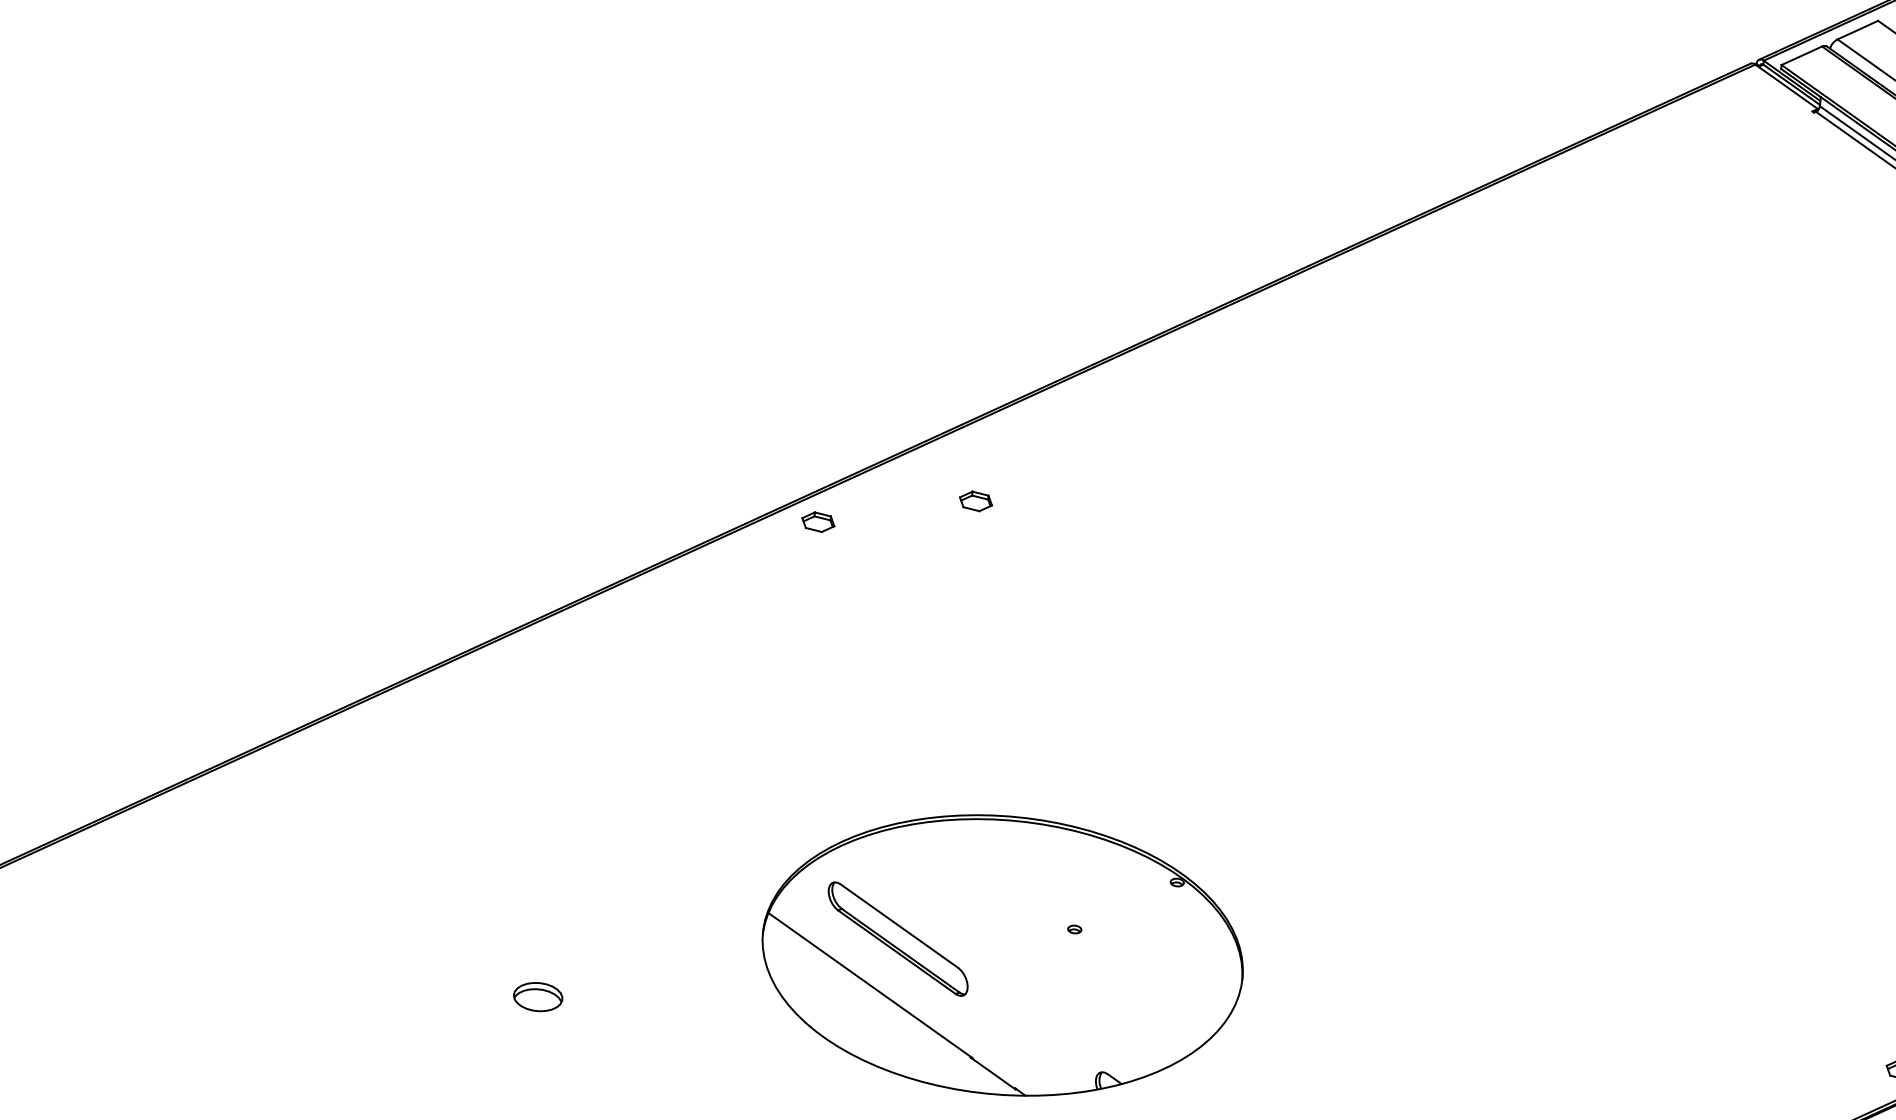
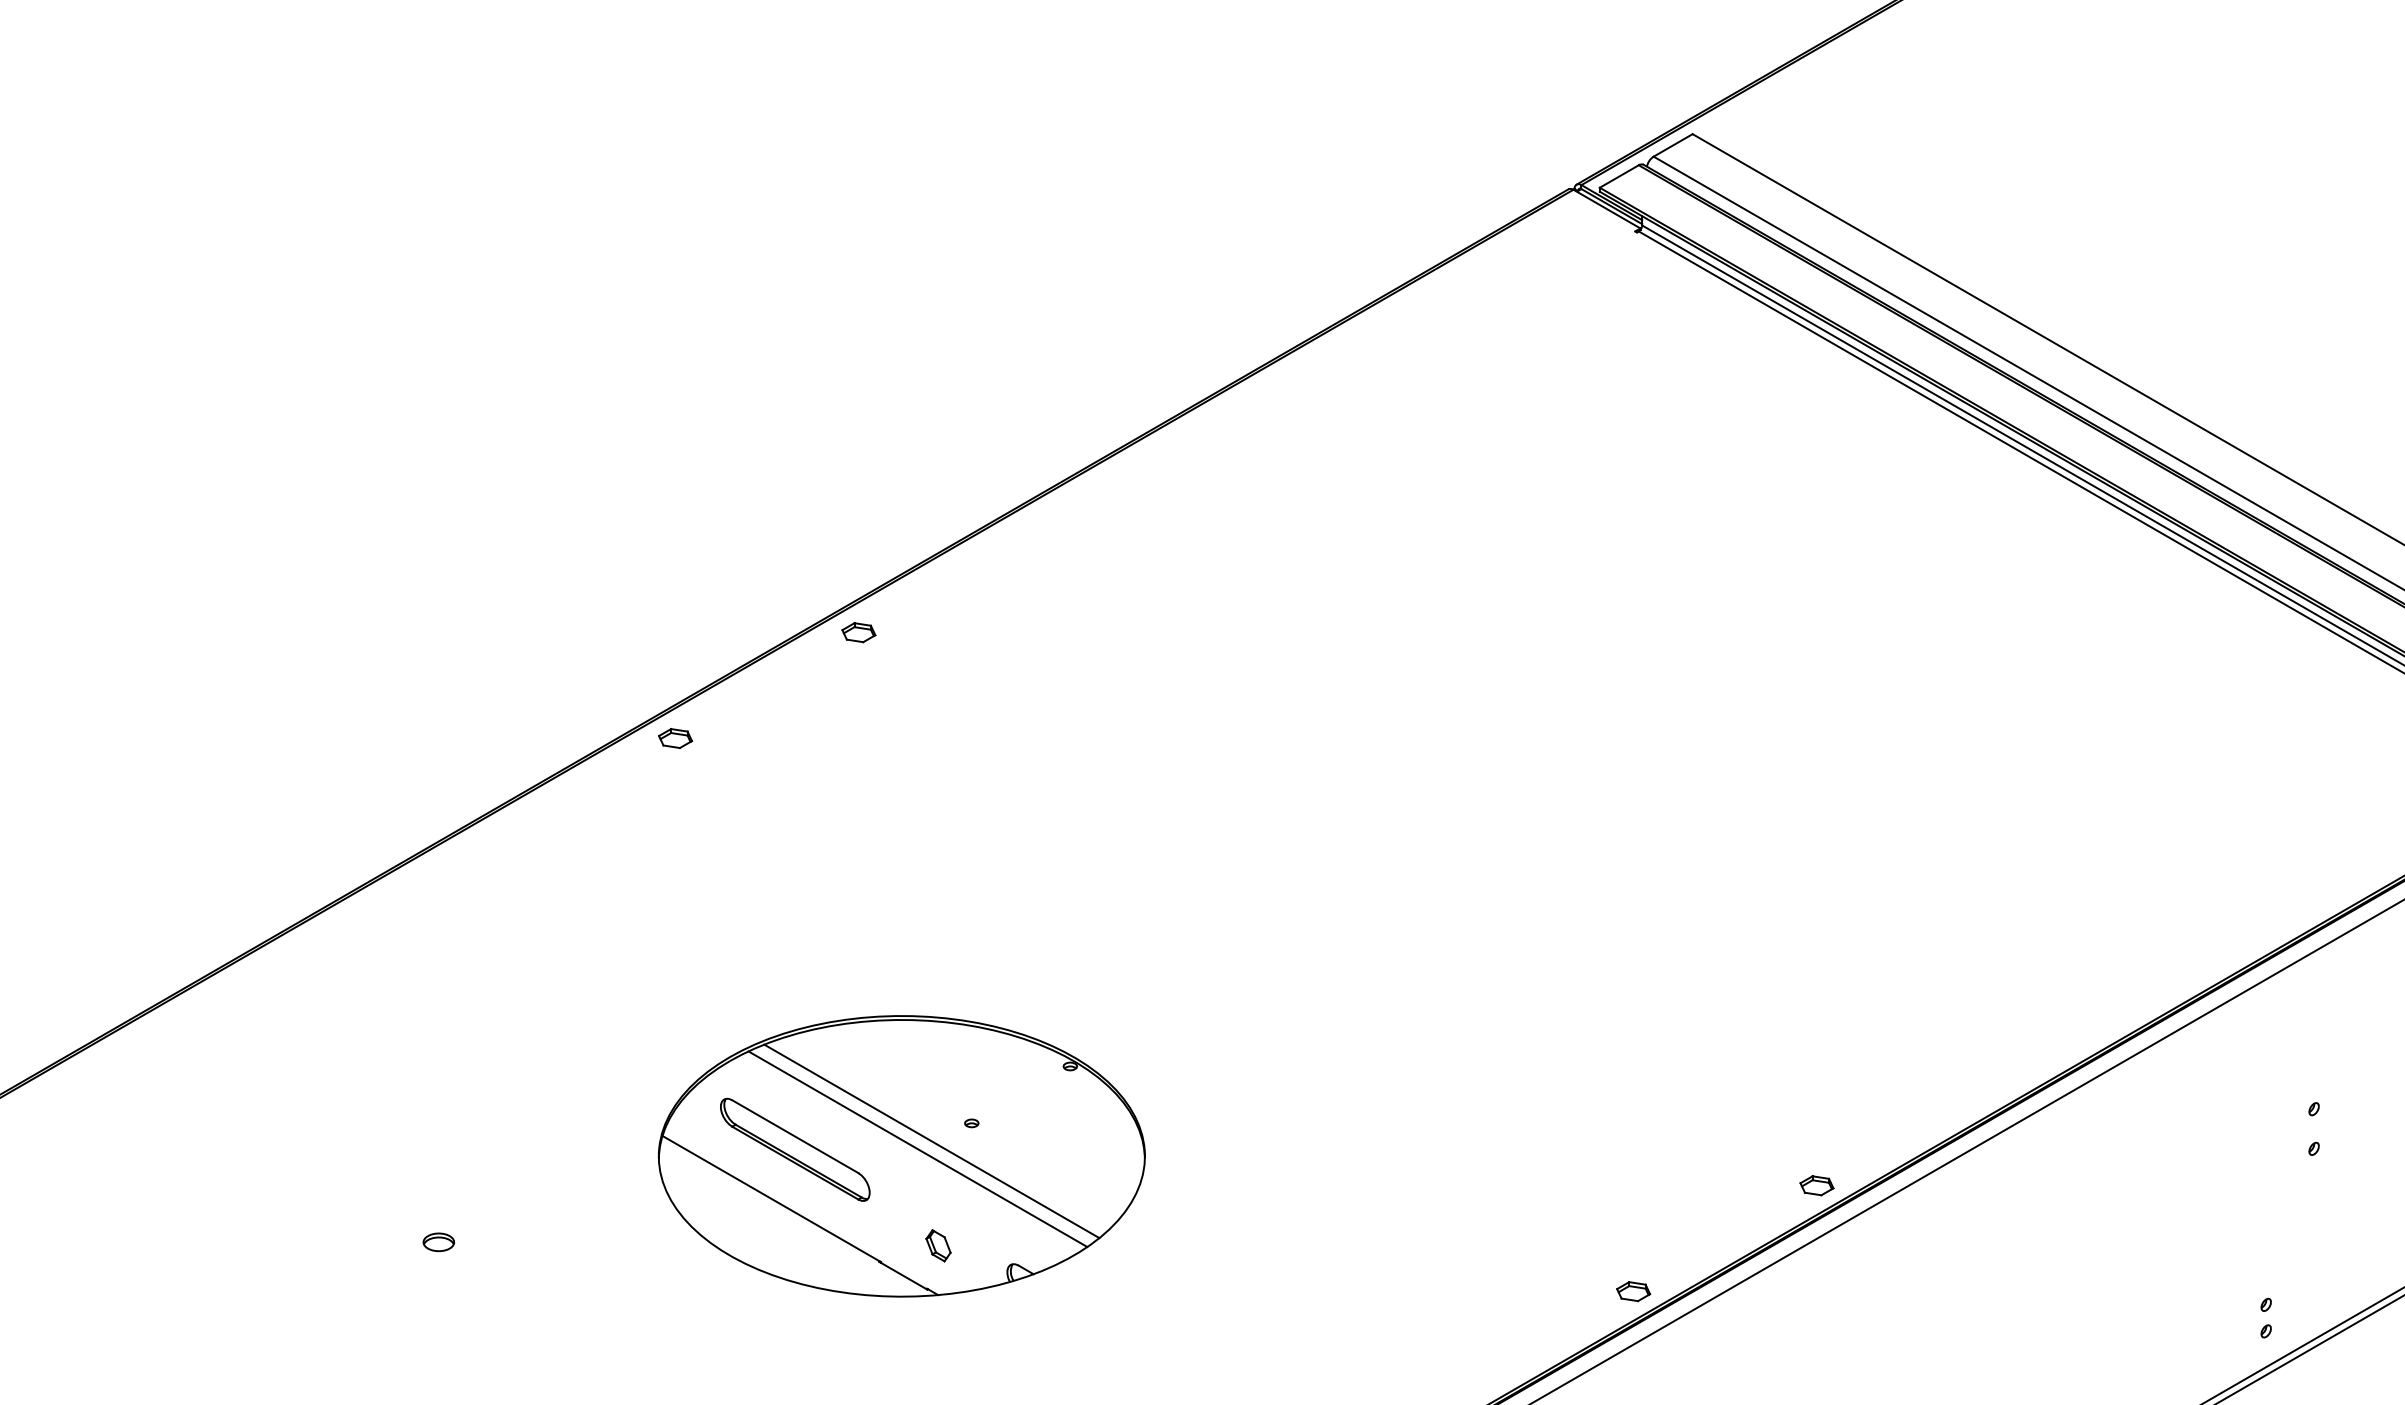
part: (975, 501) -> (858, 632), moved
line: (1033, 943) -> (931, 1141), added
line: (1018, 950) -> (917, 1149), added
part: (537, 997) -> (438, 1242), size x0.62
part: (1030, 1046) -> (938, 1245), added

